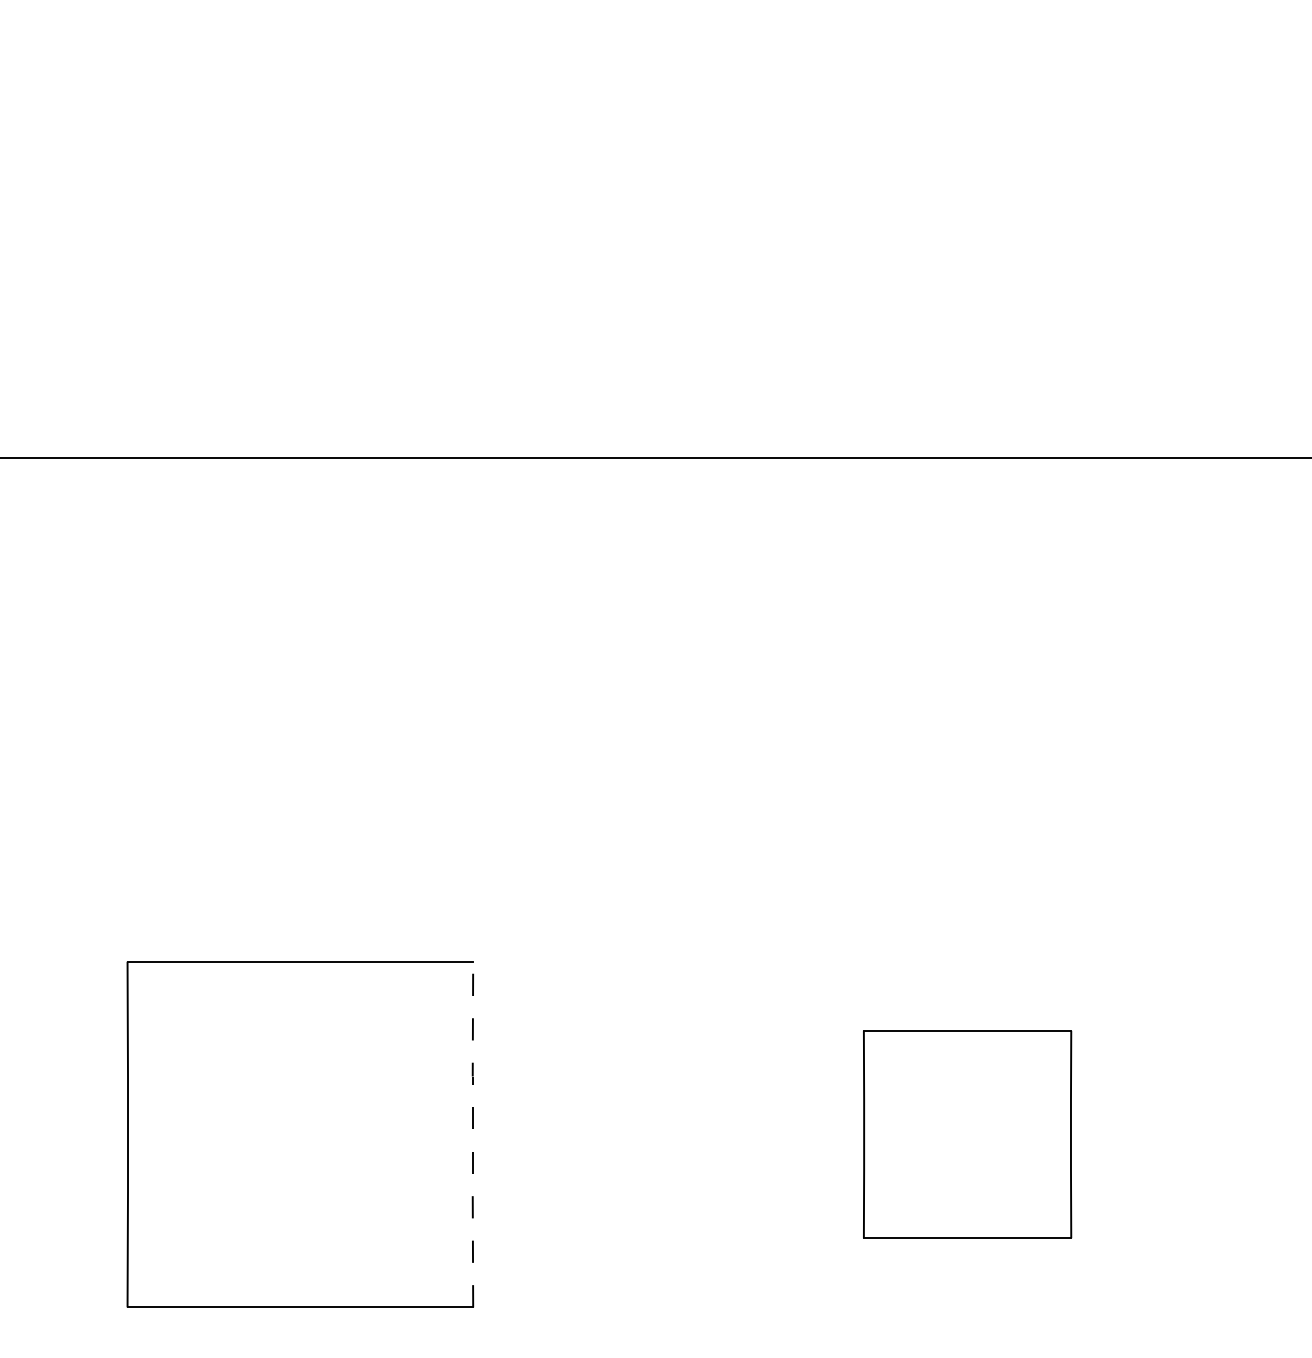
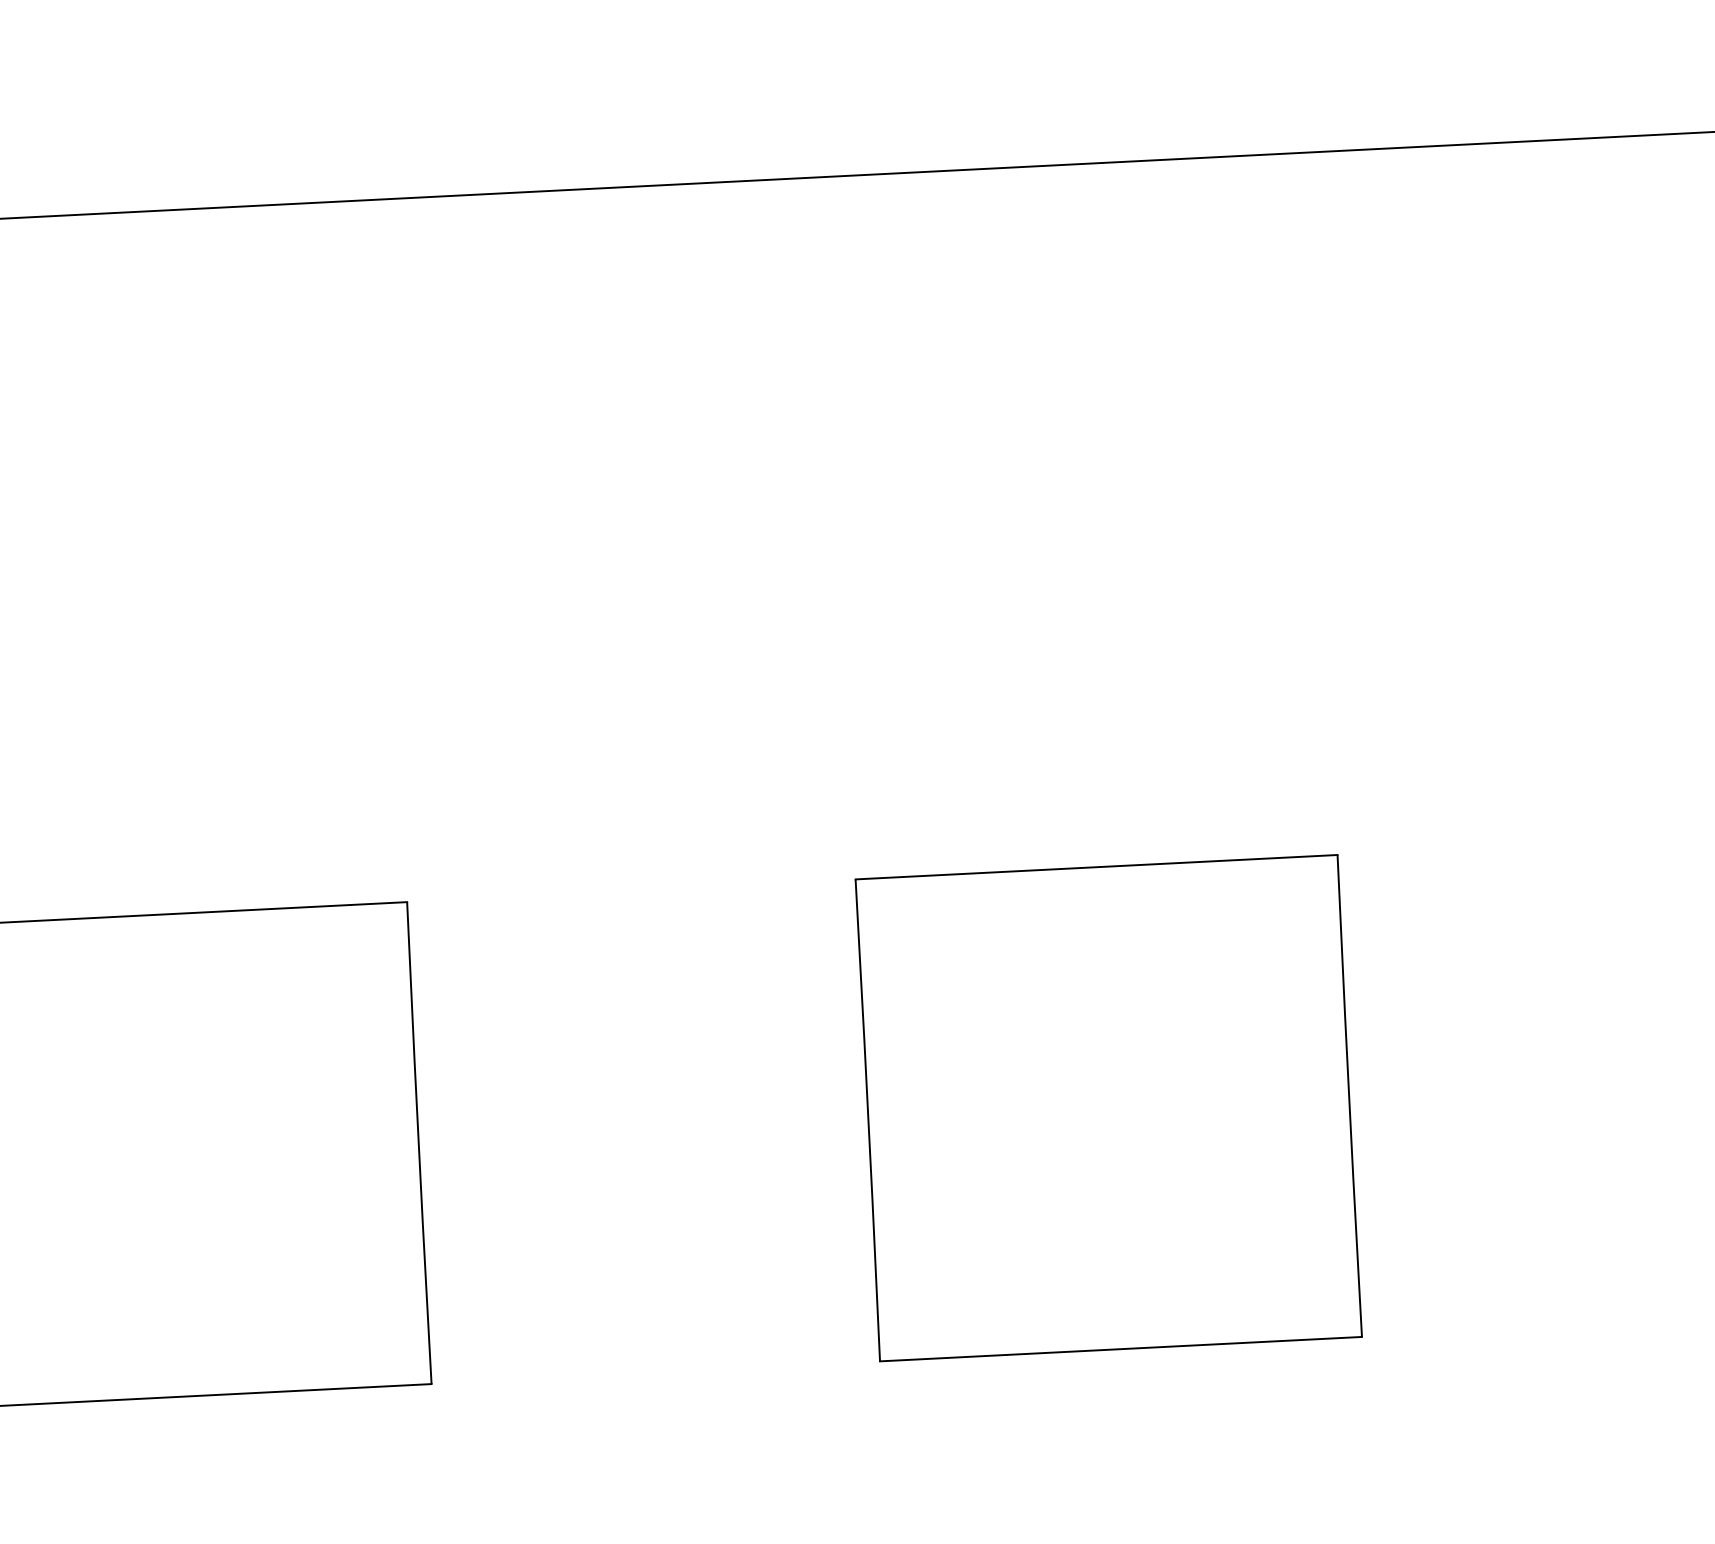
line: (472, 1134) -> (418, 1143), dashed -> solid
part: (967, 1134) -> (1108, 1108), size x1.67

